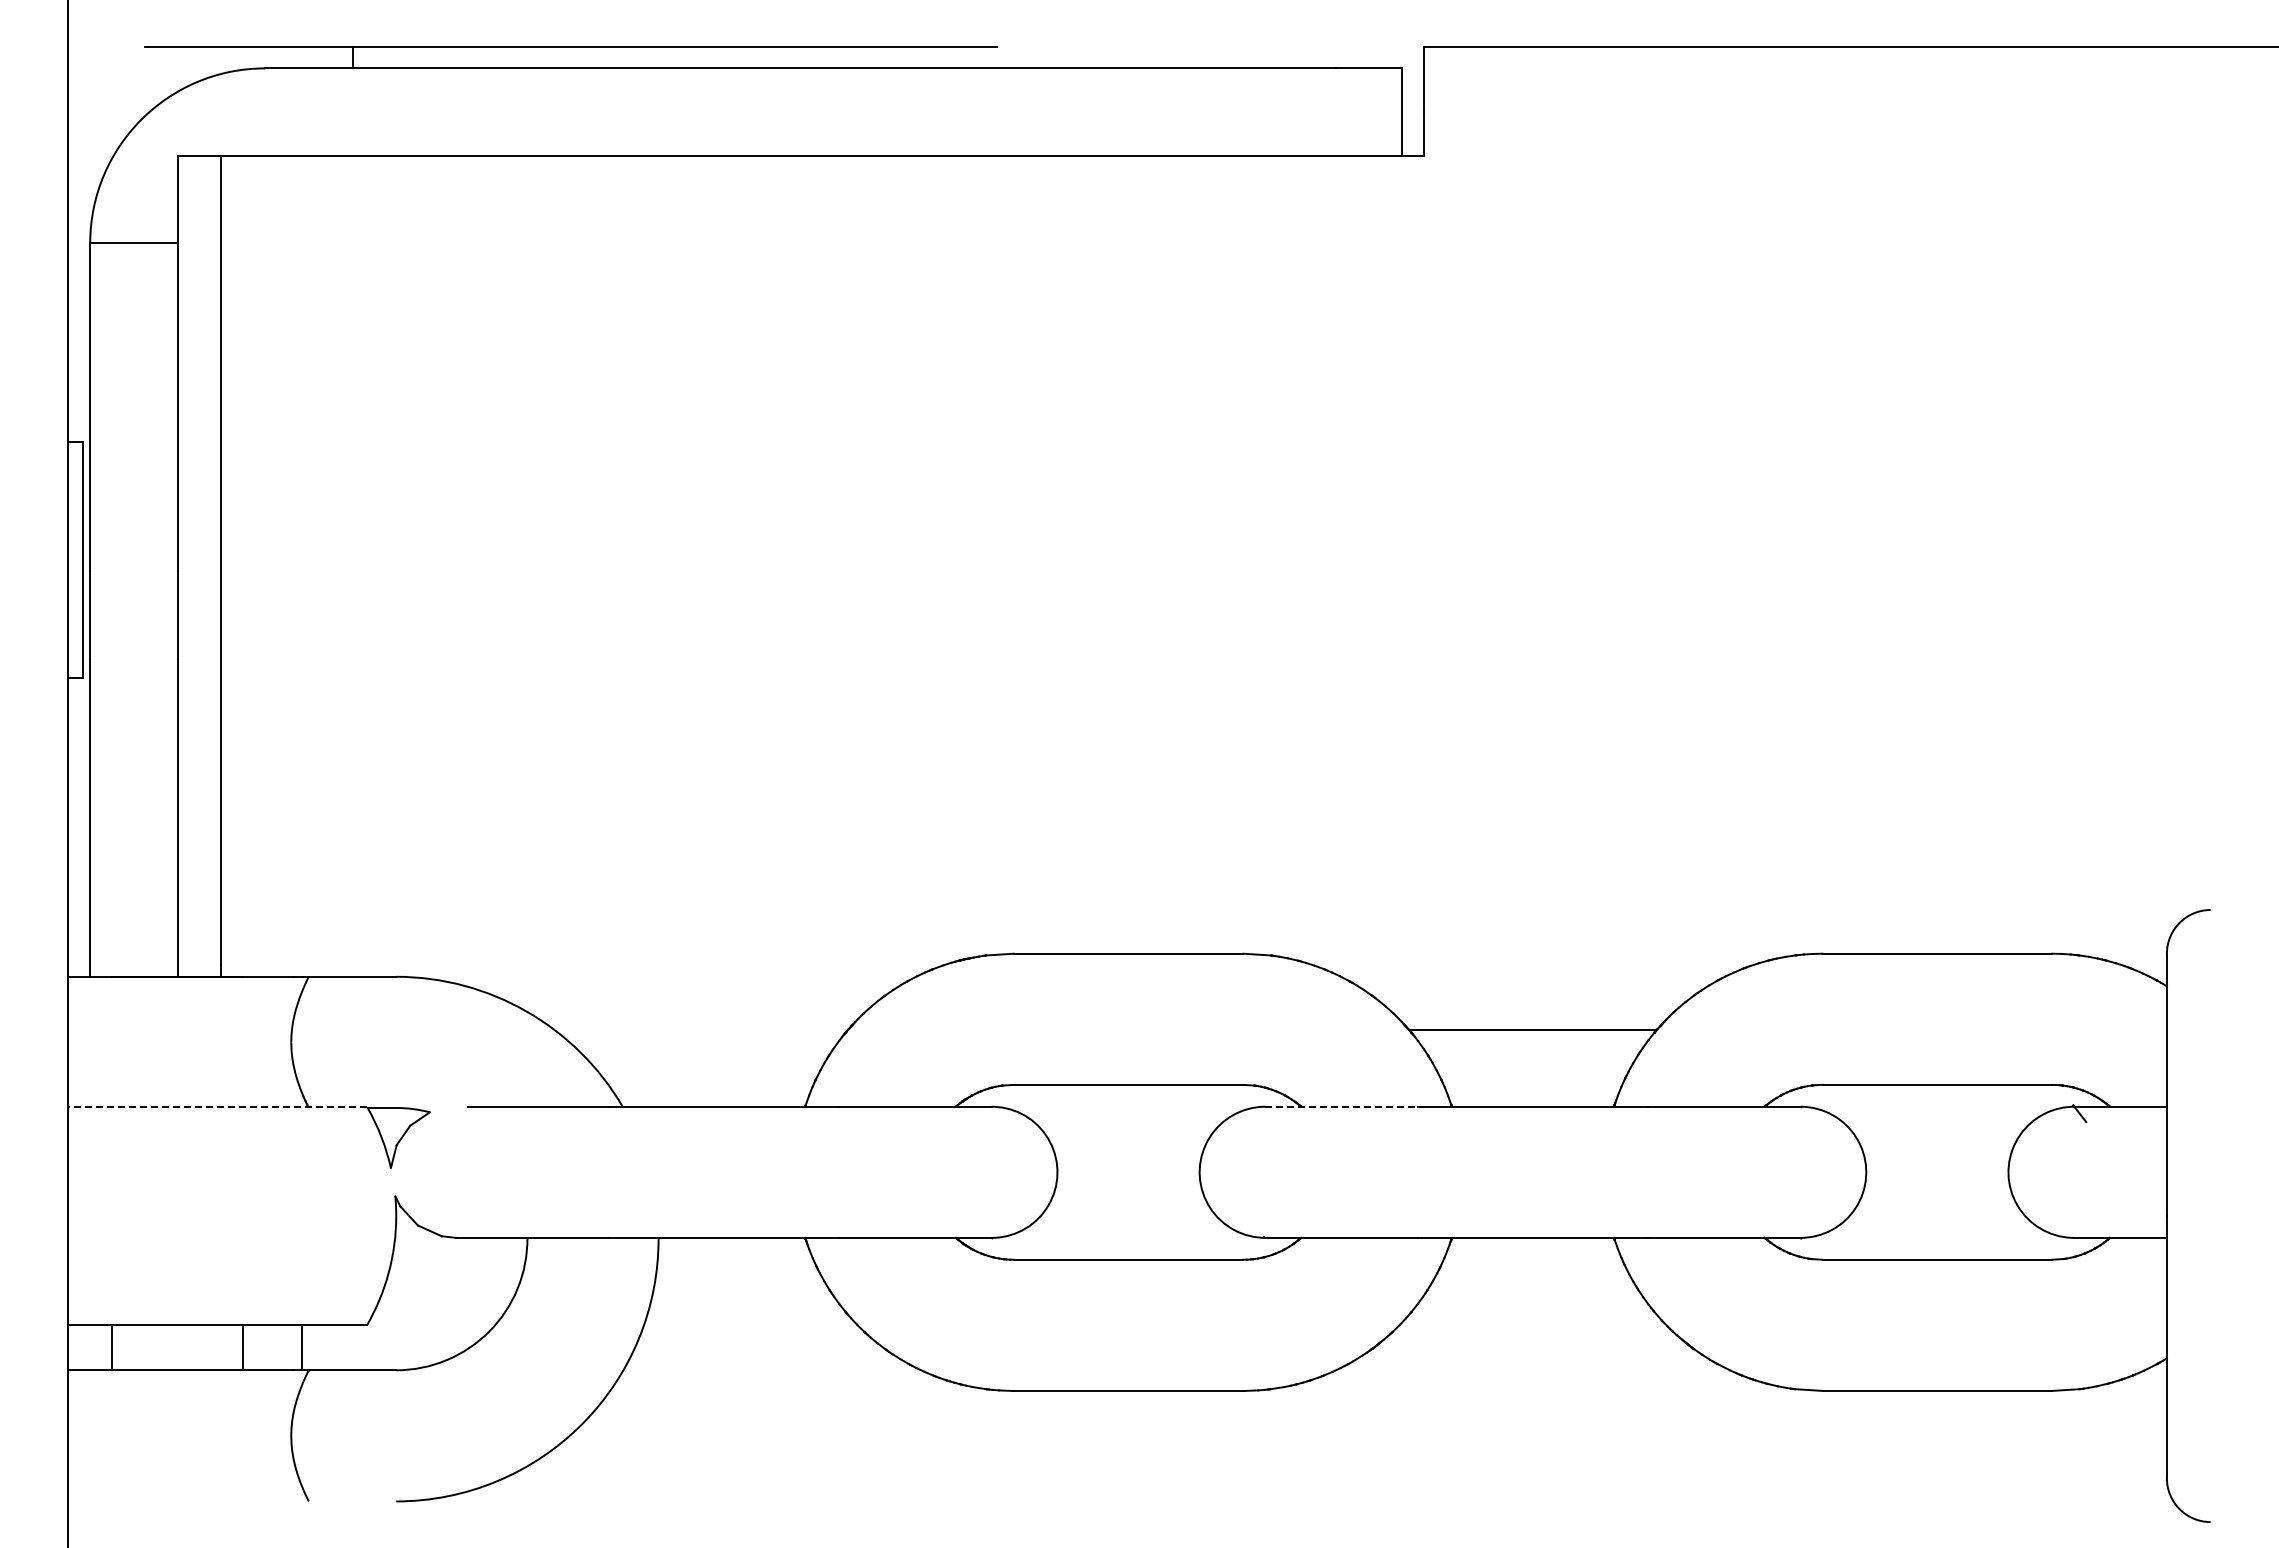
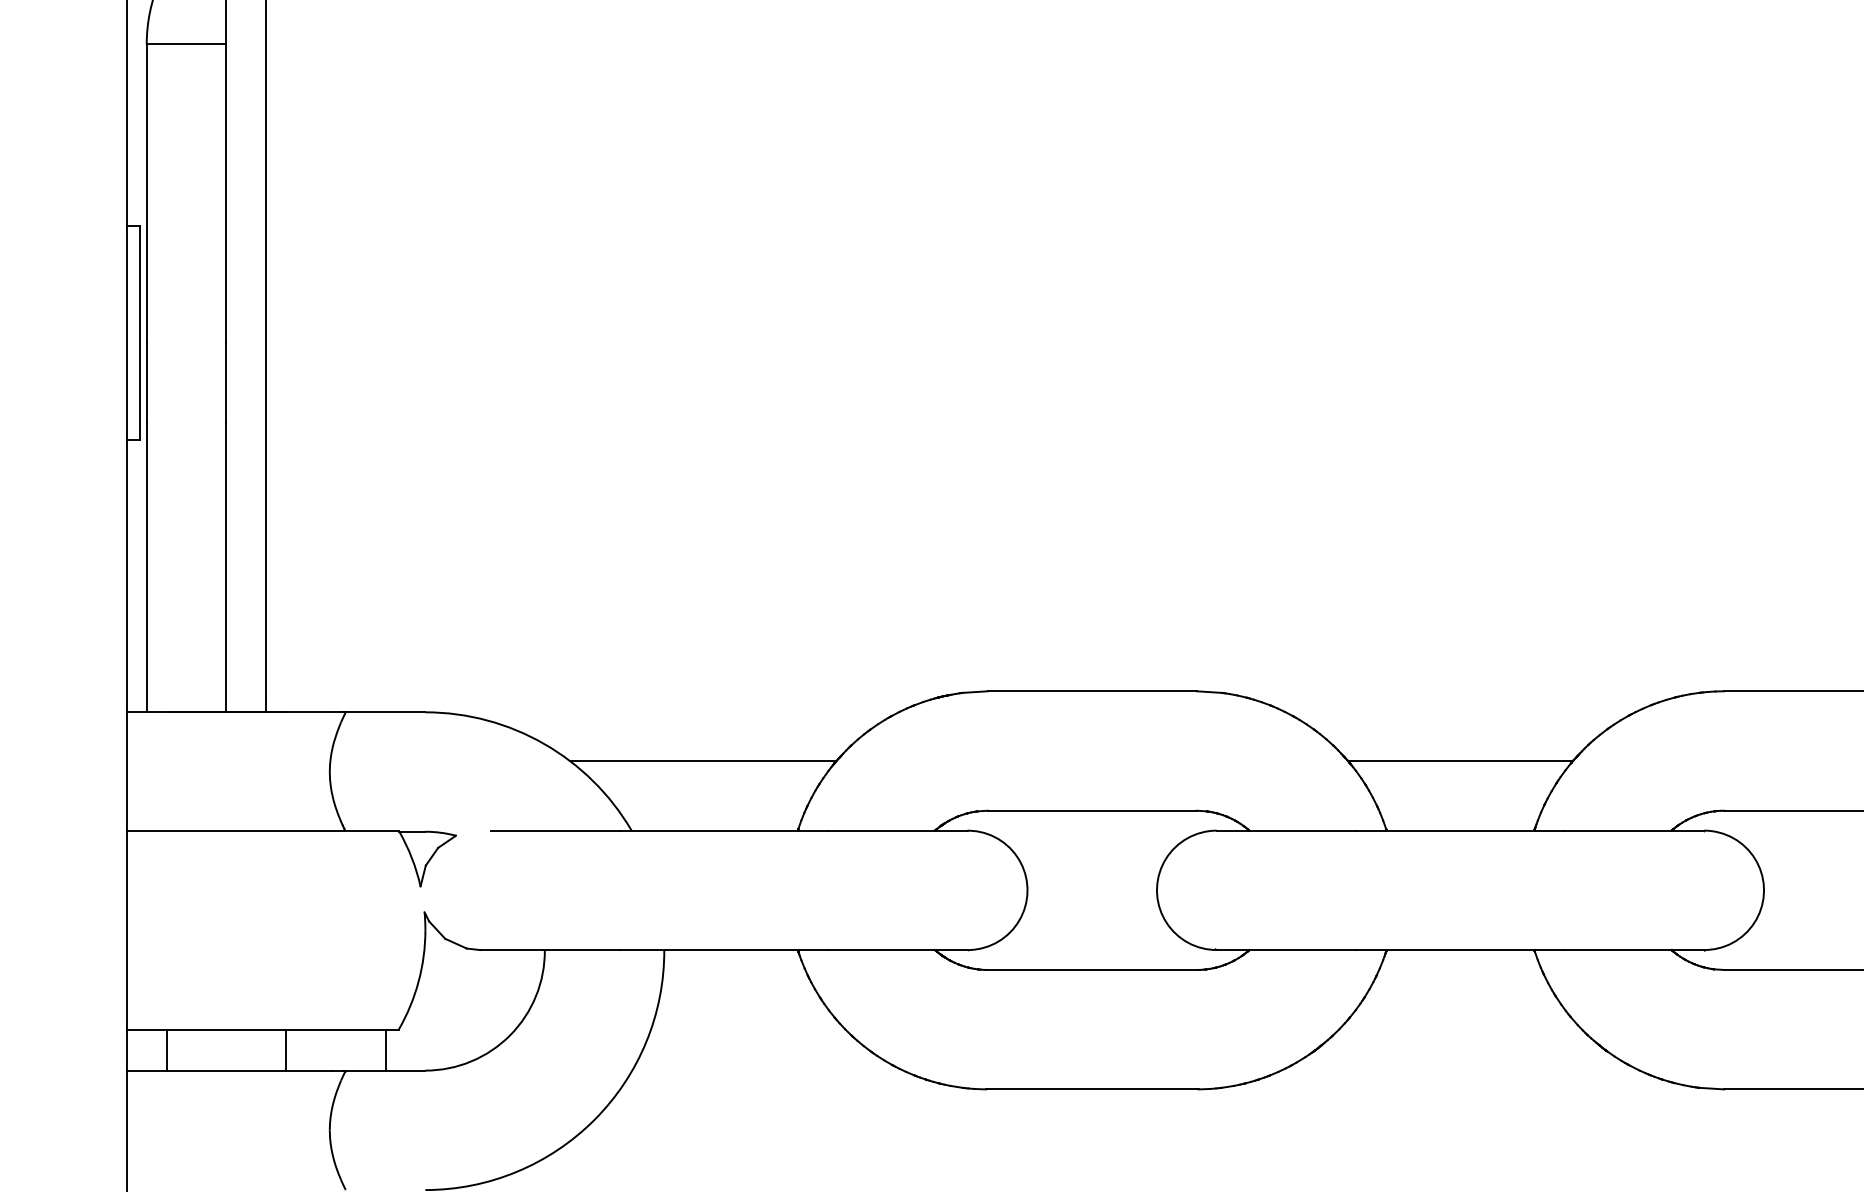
line: (700, 1030) -> (702, 761), added
line: (217, 1106) -> (262, 830), dashed -> solid
line: (1341, 1106) -> (1286, 830), dashed -> solid
line: (301, 1347) -> (385, 1049), moved

